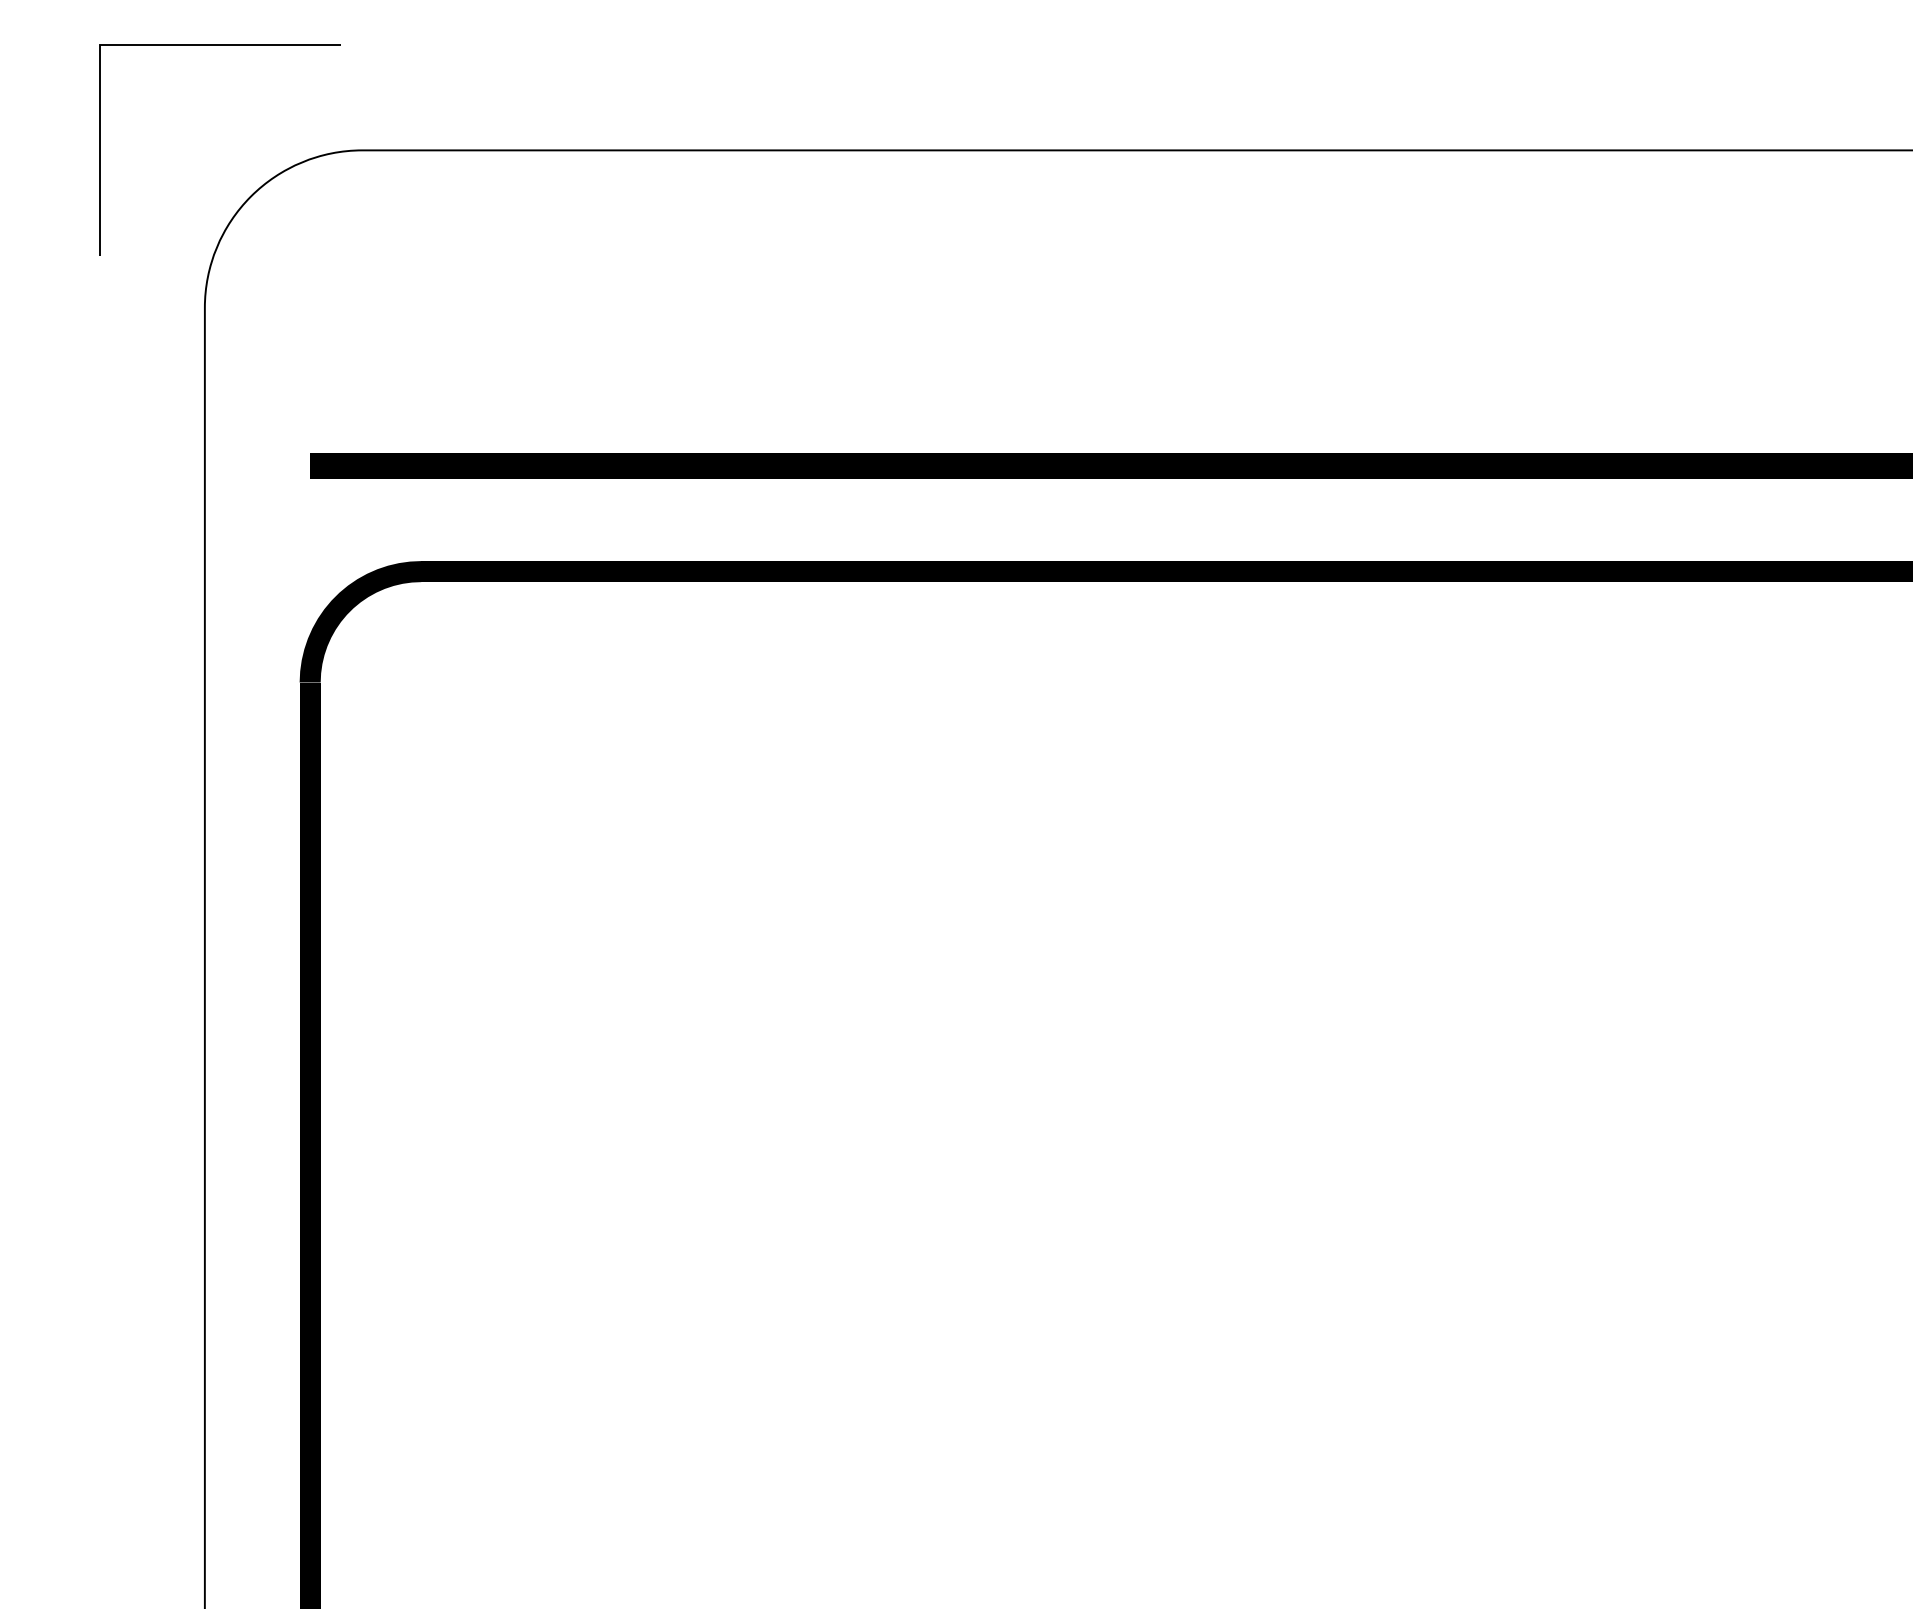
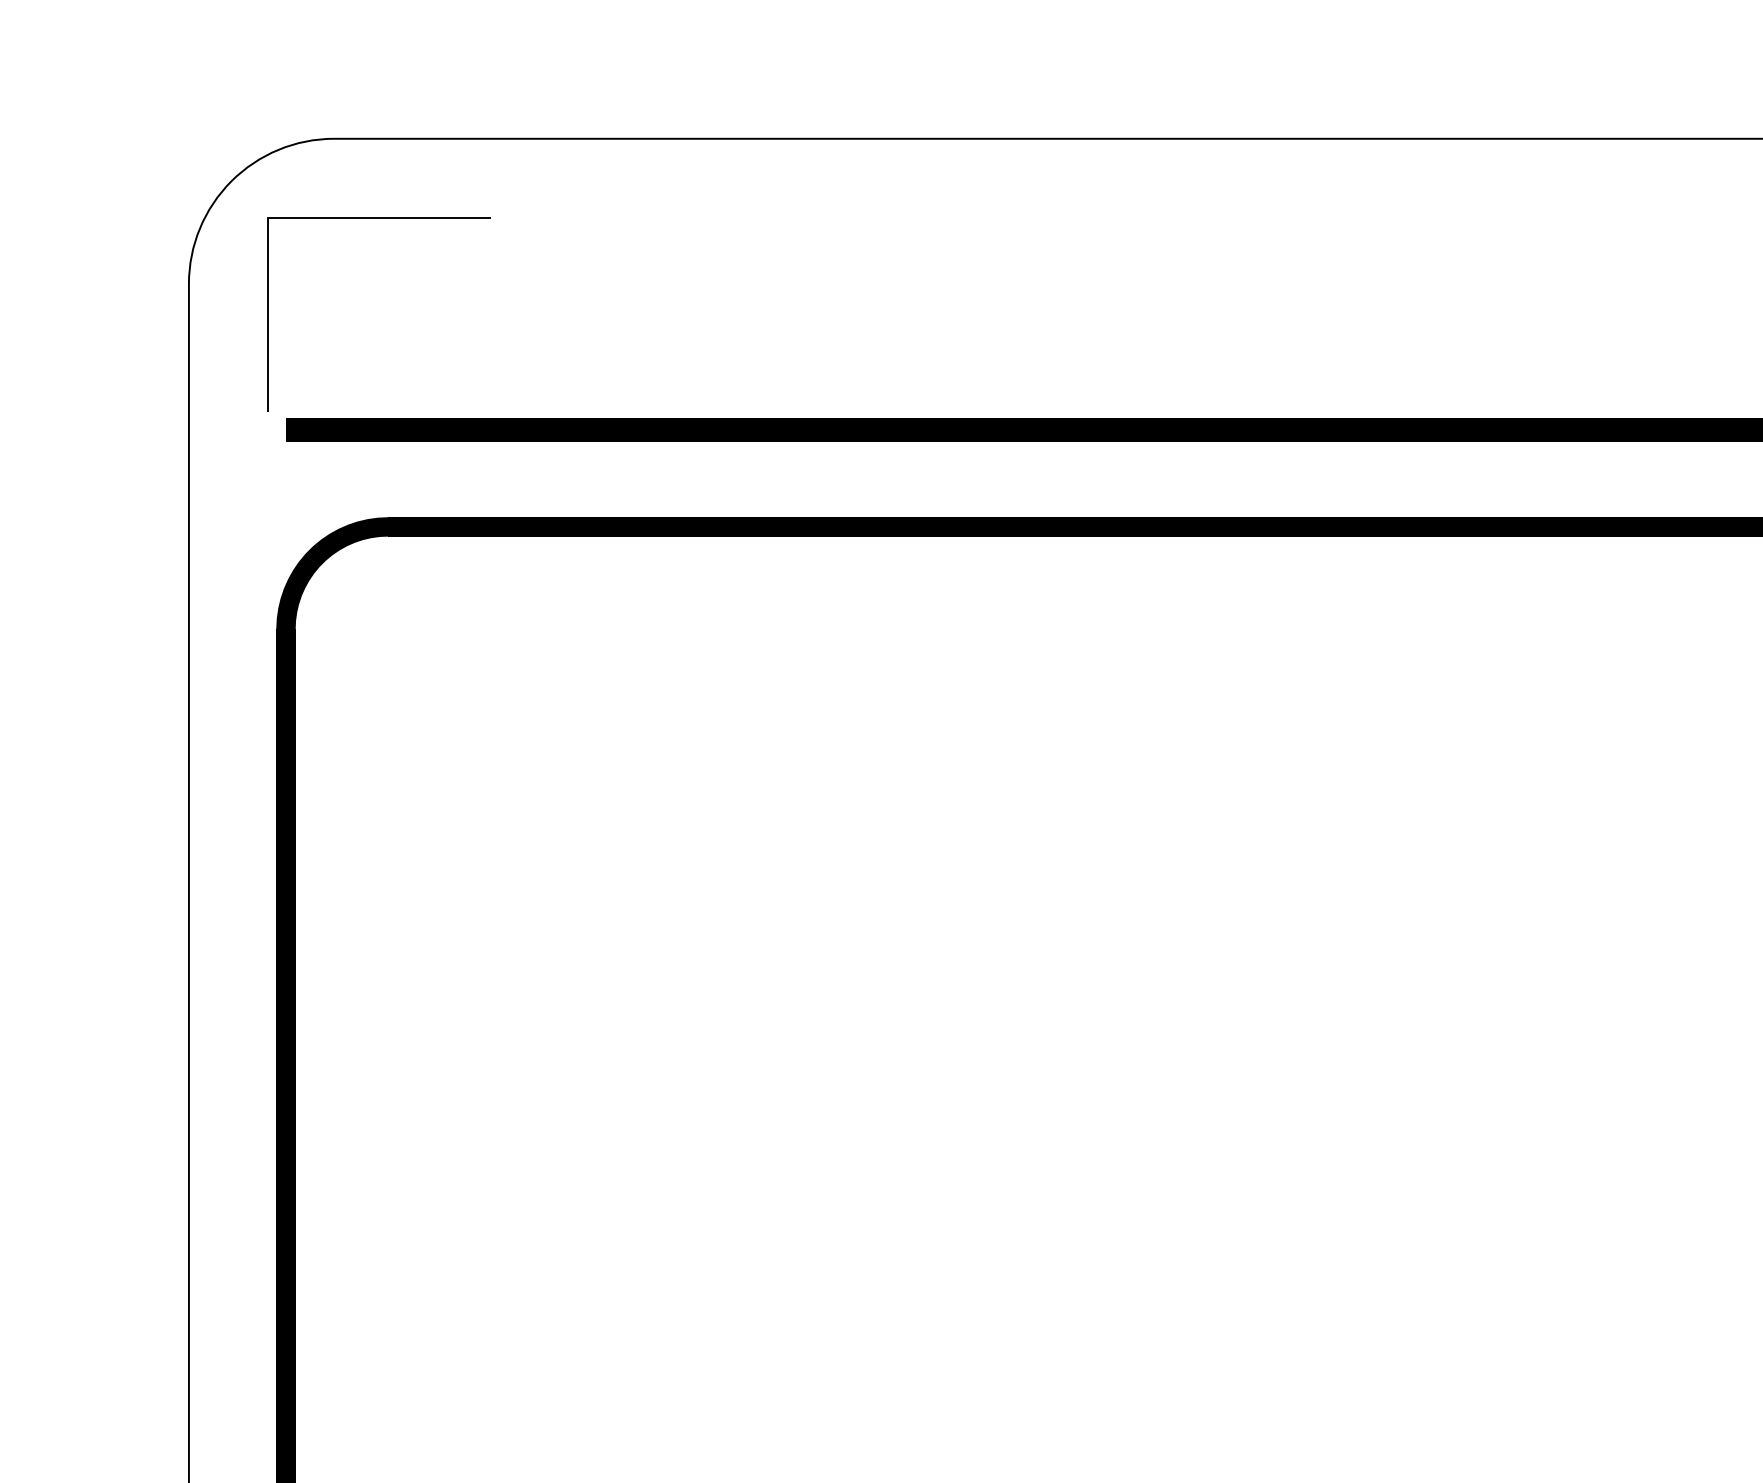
line: (219, 45) -> (378, 218), moved

